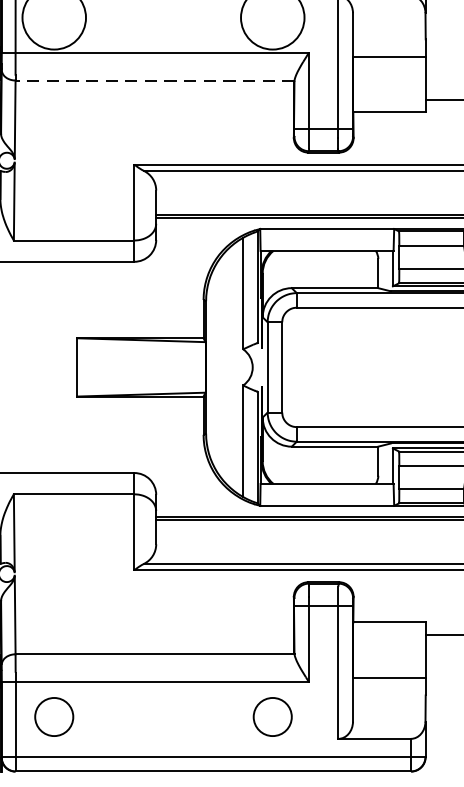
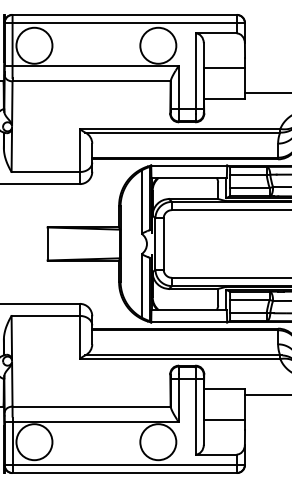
line: (154, 80) -> (91, 81), dashed -> solid
circle: (54, 717) -> (34, 442), size x1.67
circle: (273, 717) -> (158, 442), size x1.67

